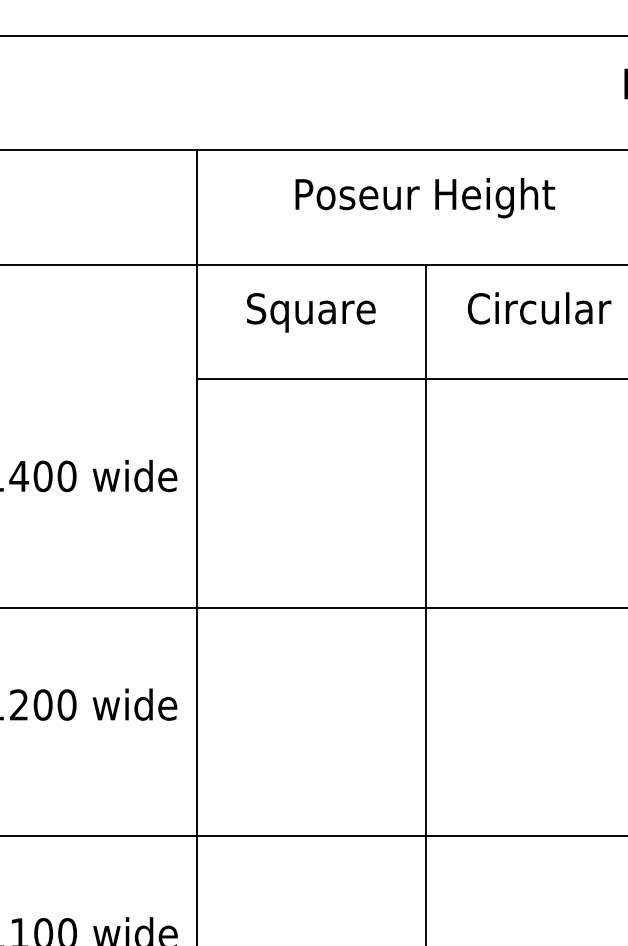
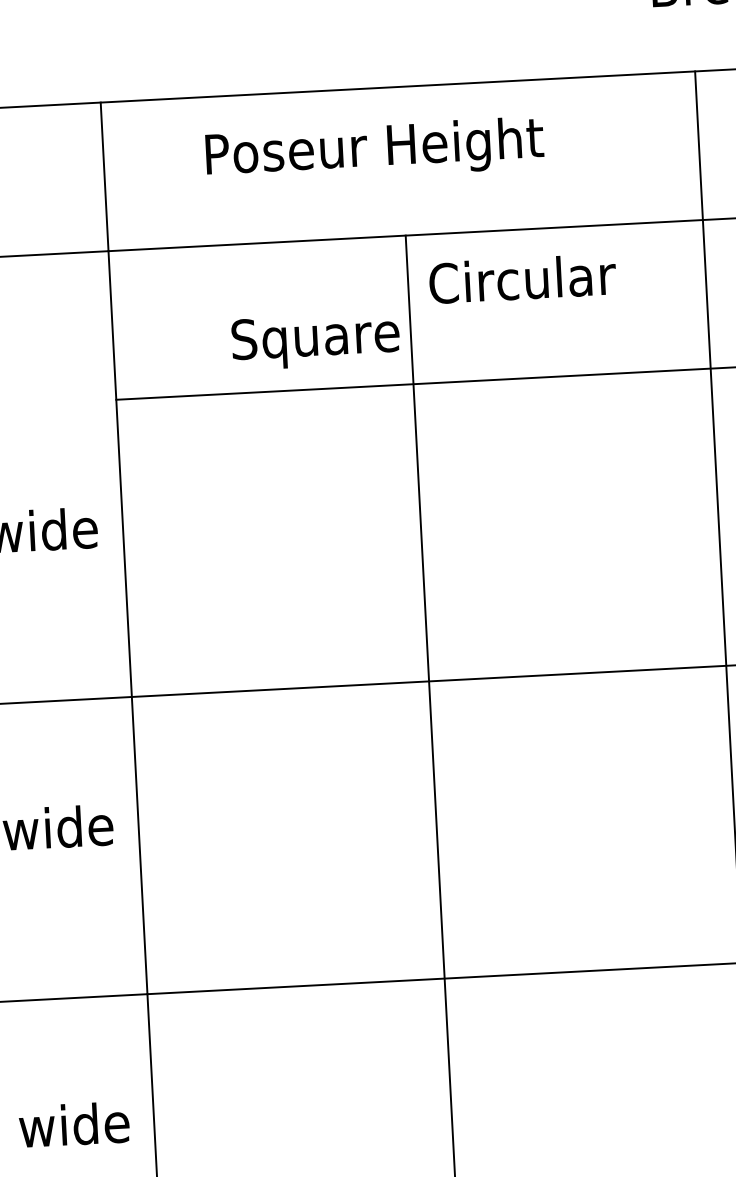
text: (425, 198) -> (375, 151), moved
text: (539, 308) -> (522, 278), moved
text: (311, 312) -> (316, 340), moved

